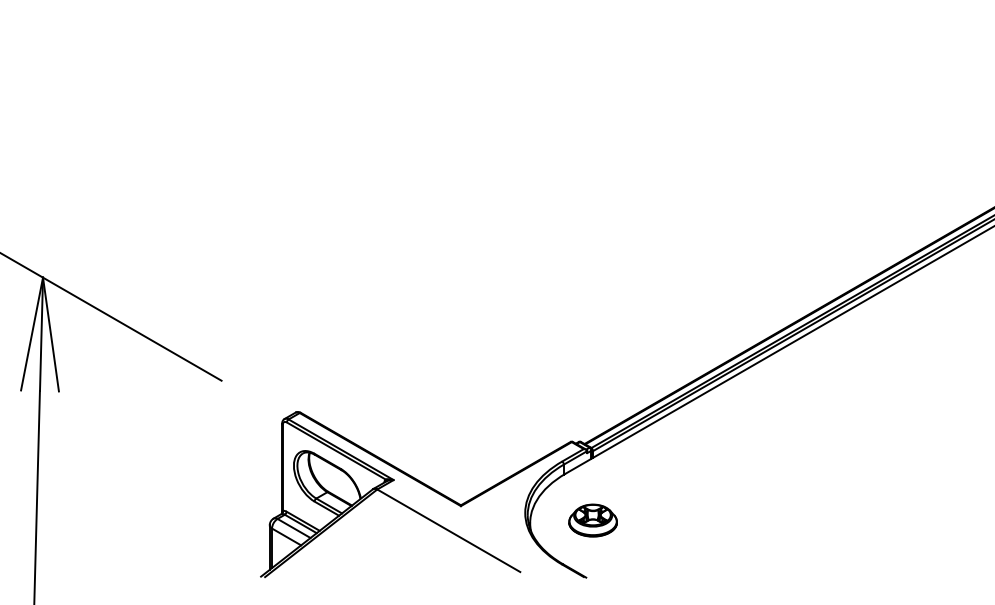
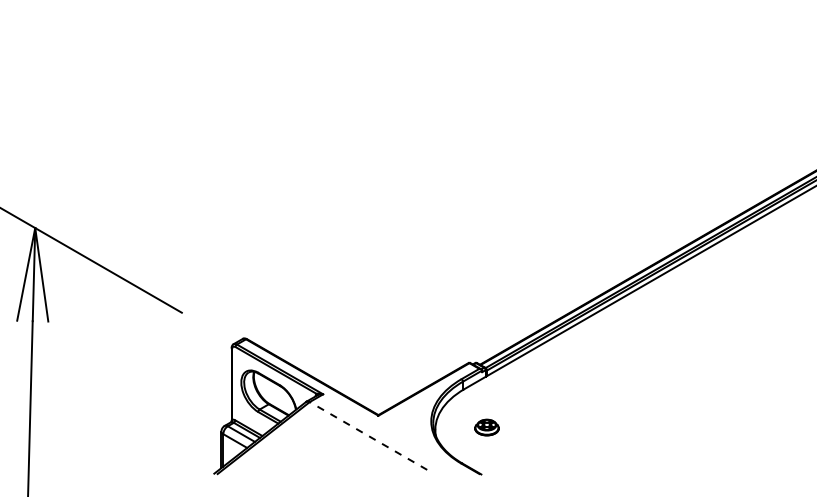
part: (592, 520) -> (486, 427), size x0.6
line: (448, 530) -> (368, 435), solid -> dashed

